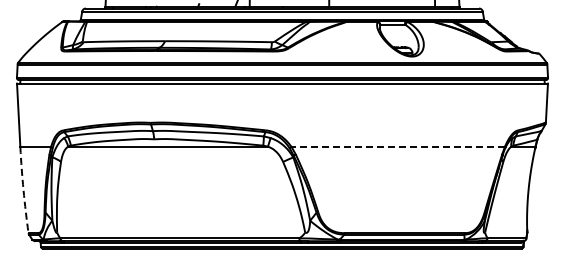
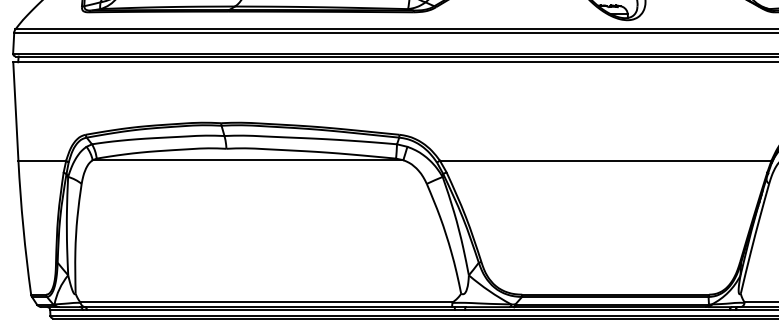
line: (398, 146) -> (606, 159), dashed -> solid
arc: (23, 190) -> (23, 228), dashed -> solid

